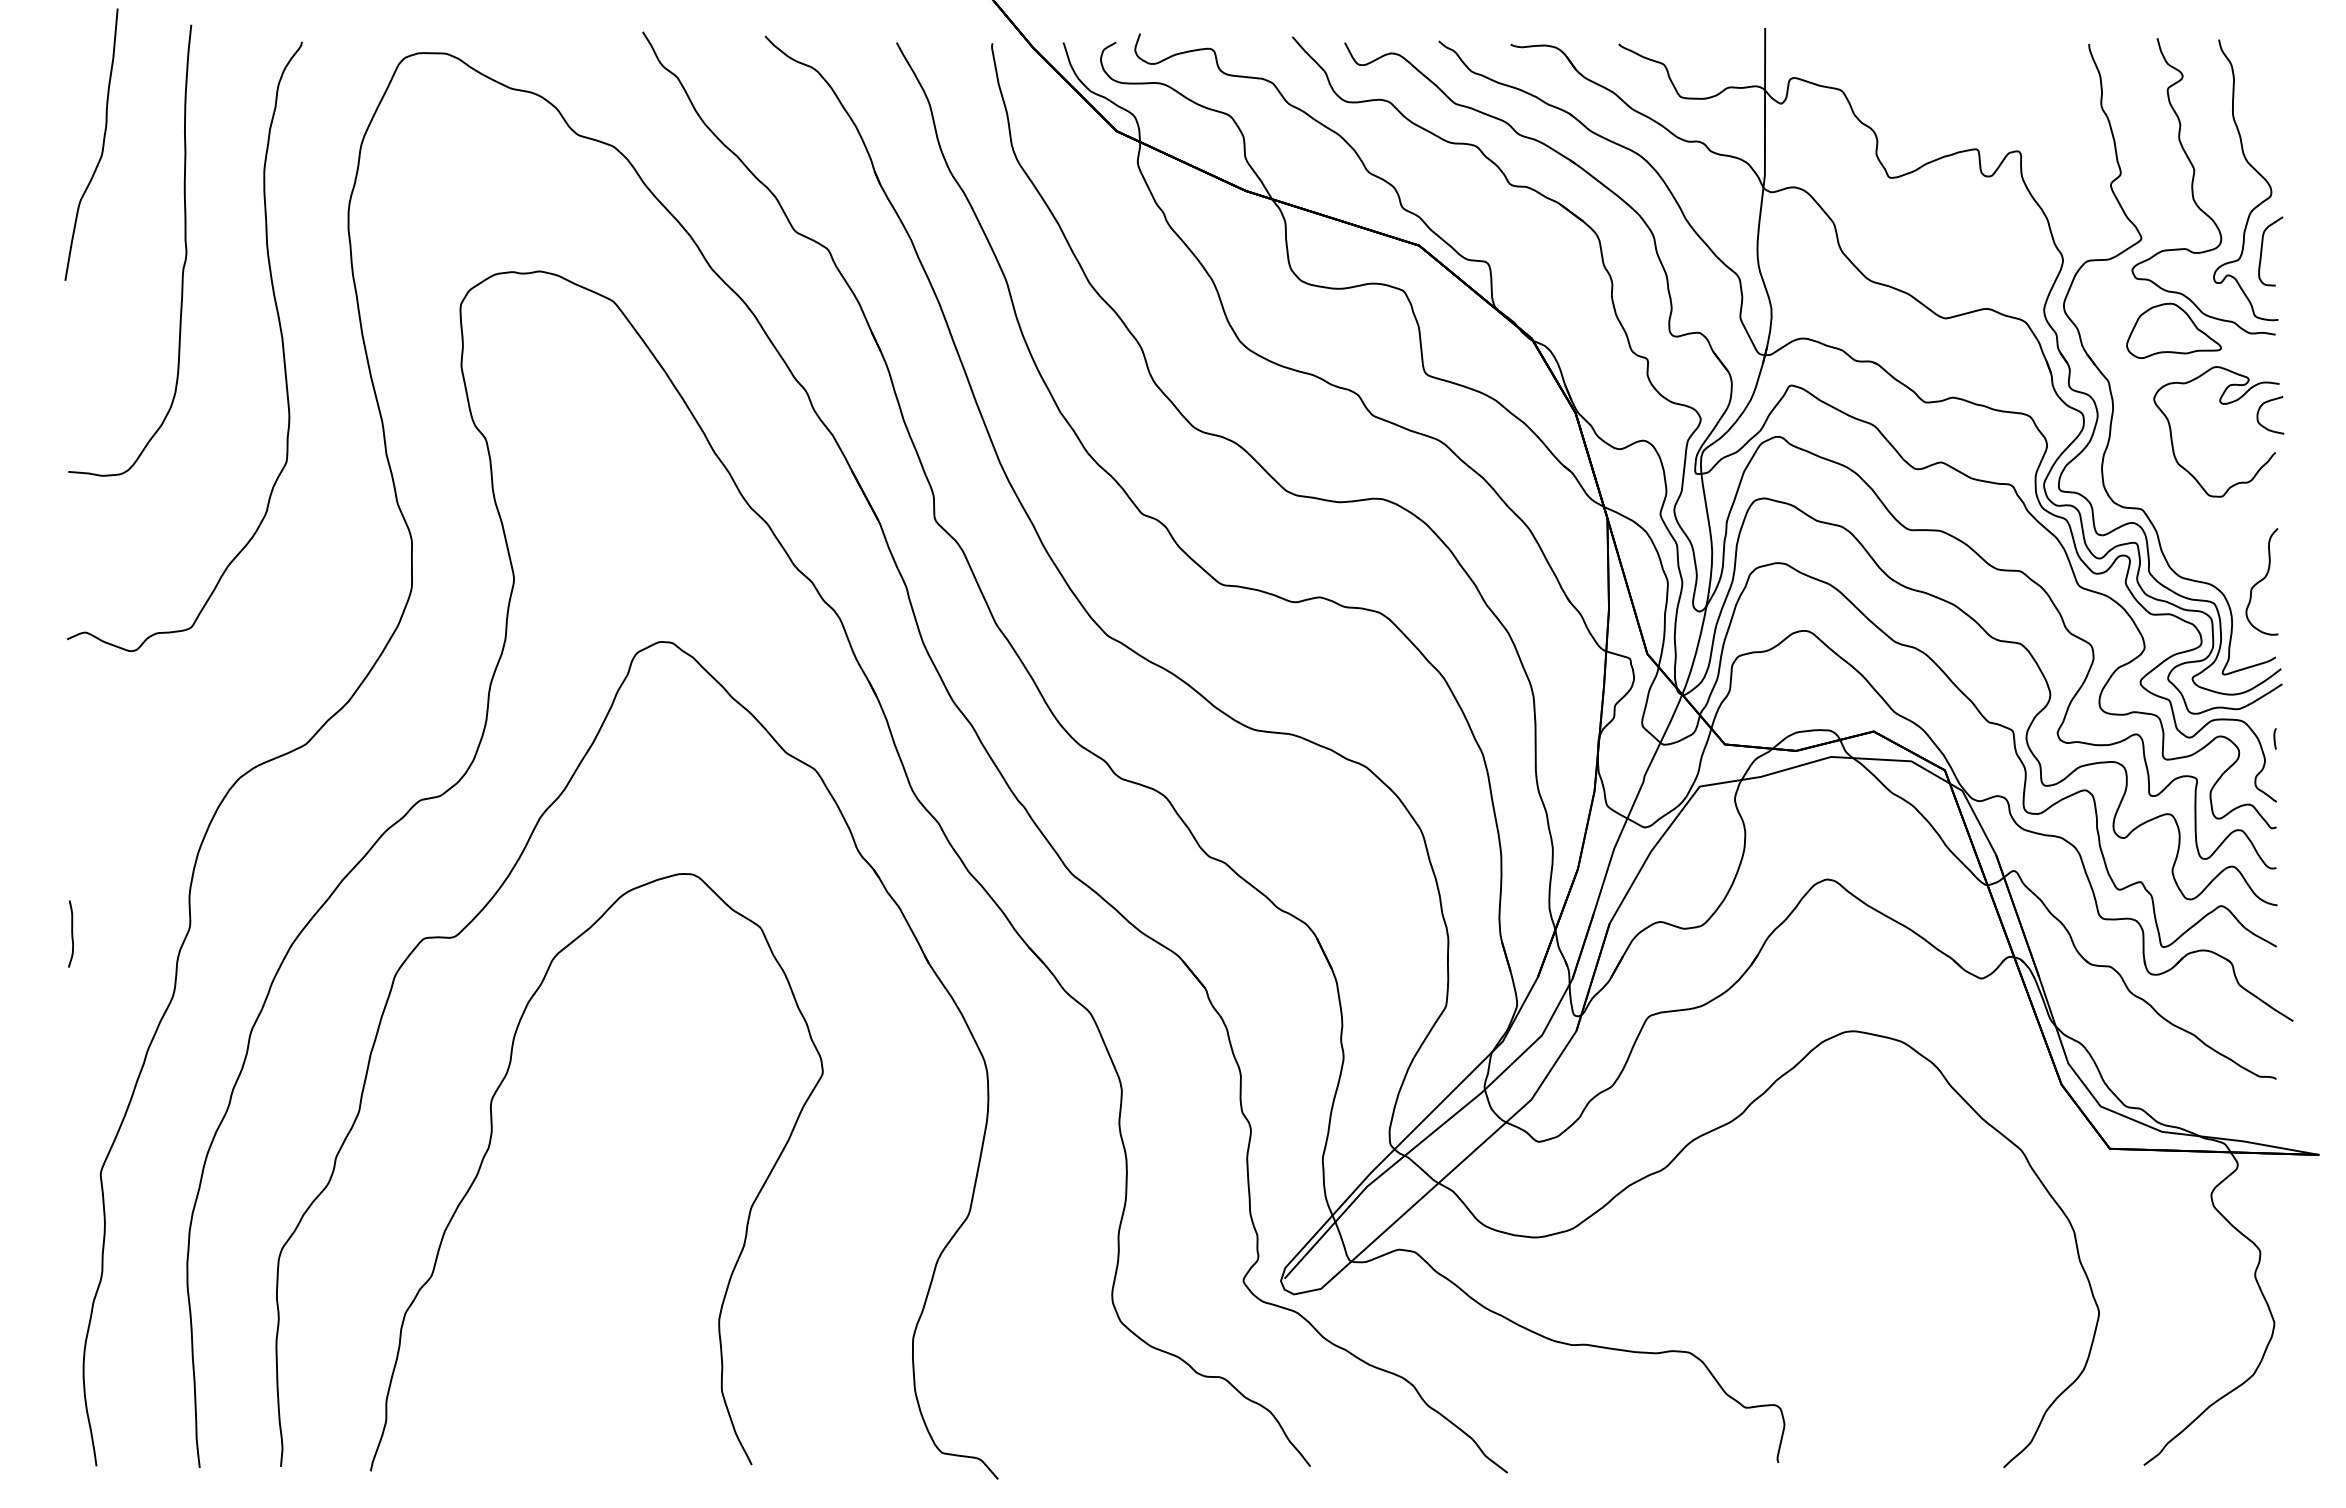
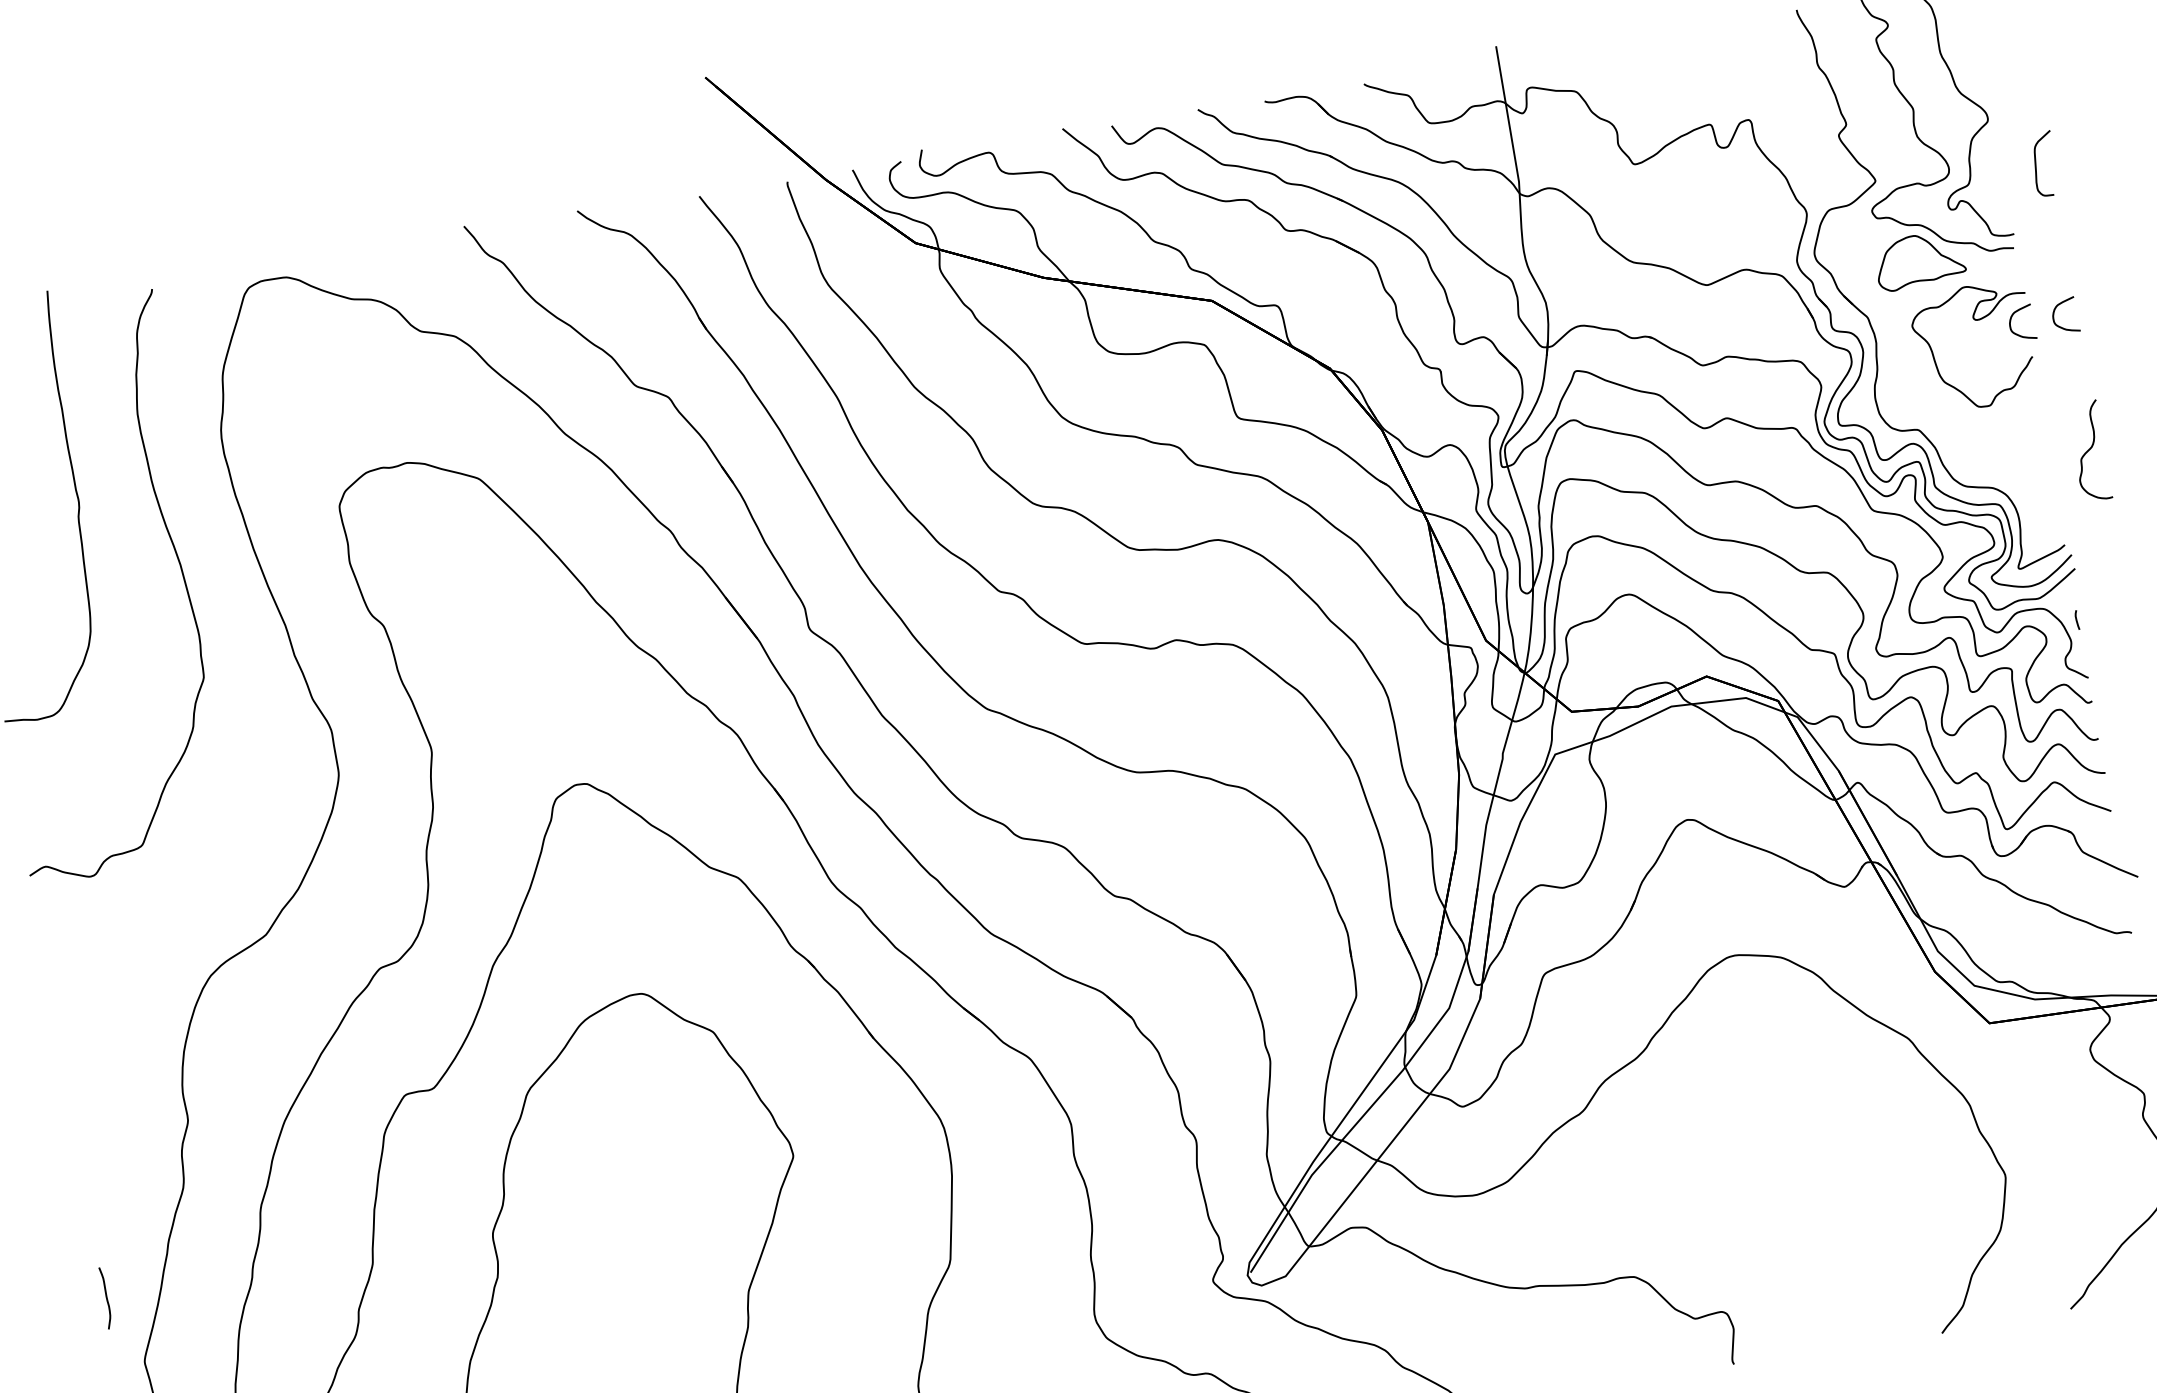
curve: (2262, 251) -> (2036, 165), moved
curve: (2307, 409) -> (2055, 311), added
curve: (2261, 581) -> (2089, 450), moved
curve: (71, 933) -> (106, 1297), moved

